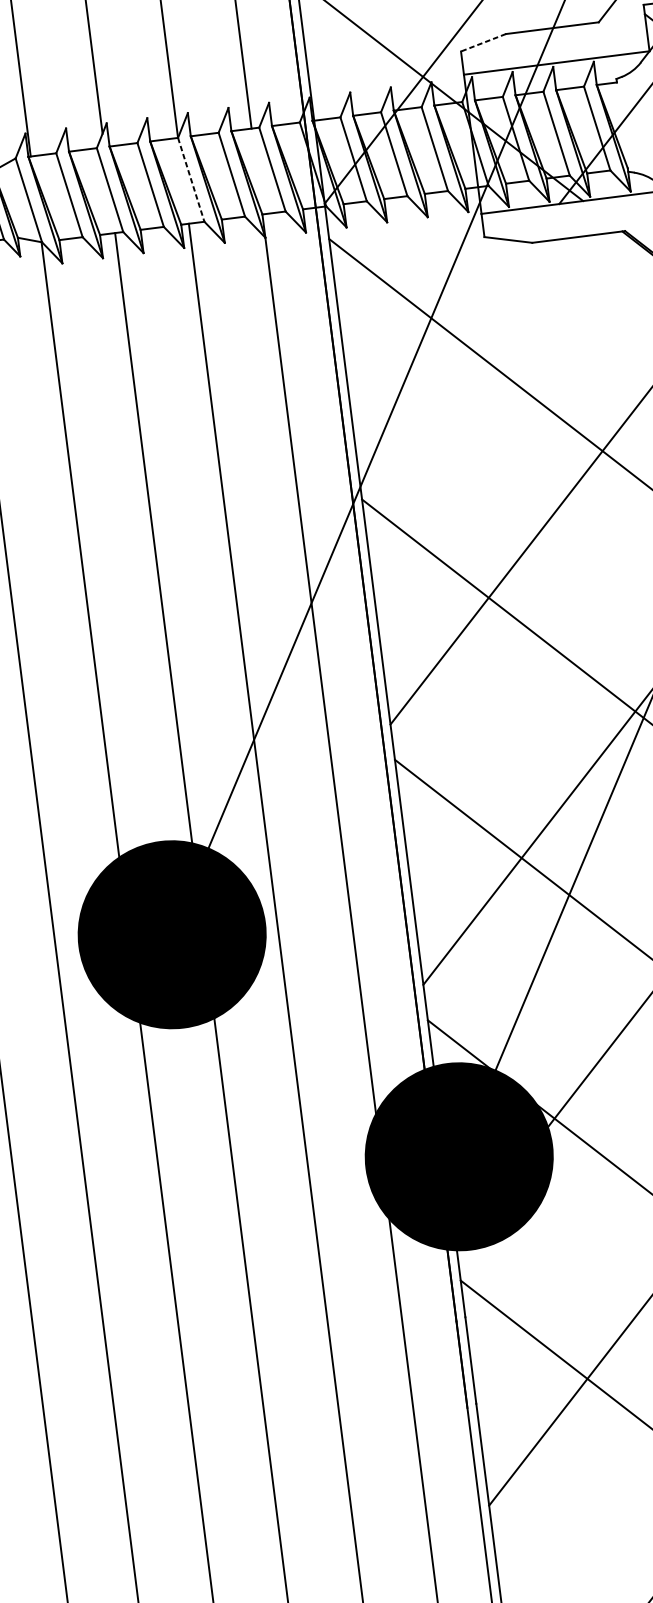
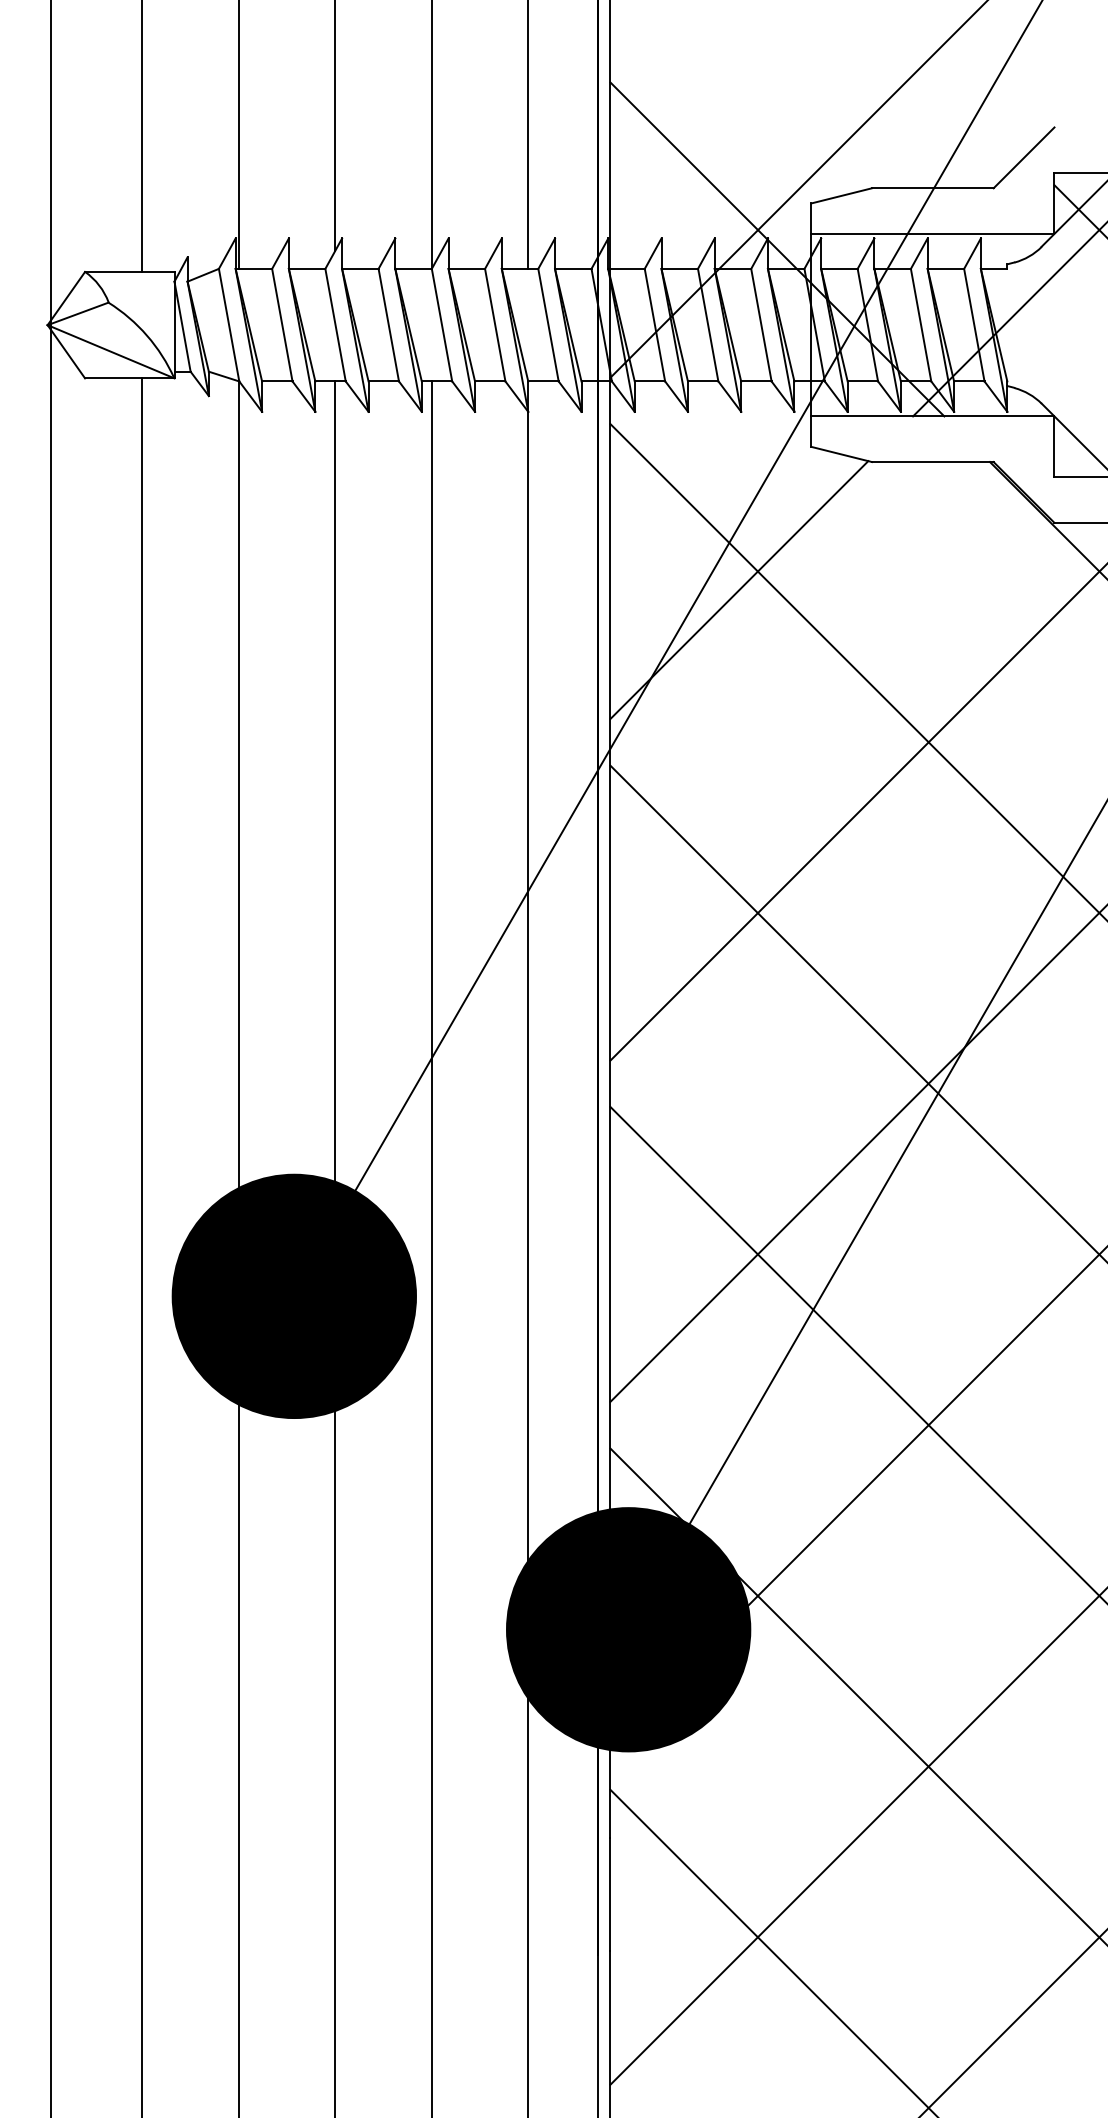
line: (483, 43) -> (841, 196), dashed -> solid
line: (191, 180) -> (442, 325), dashed -> solid
line: (443, 353) -> (739, 590), added

